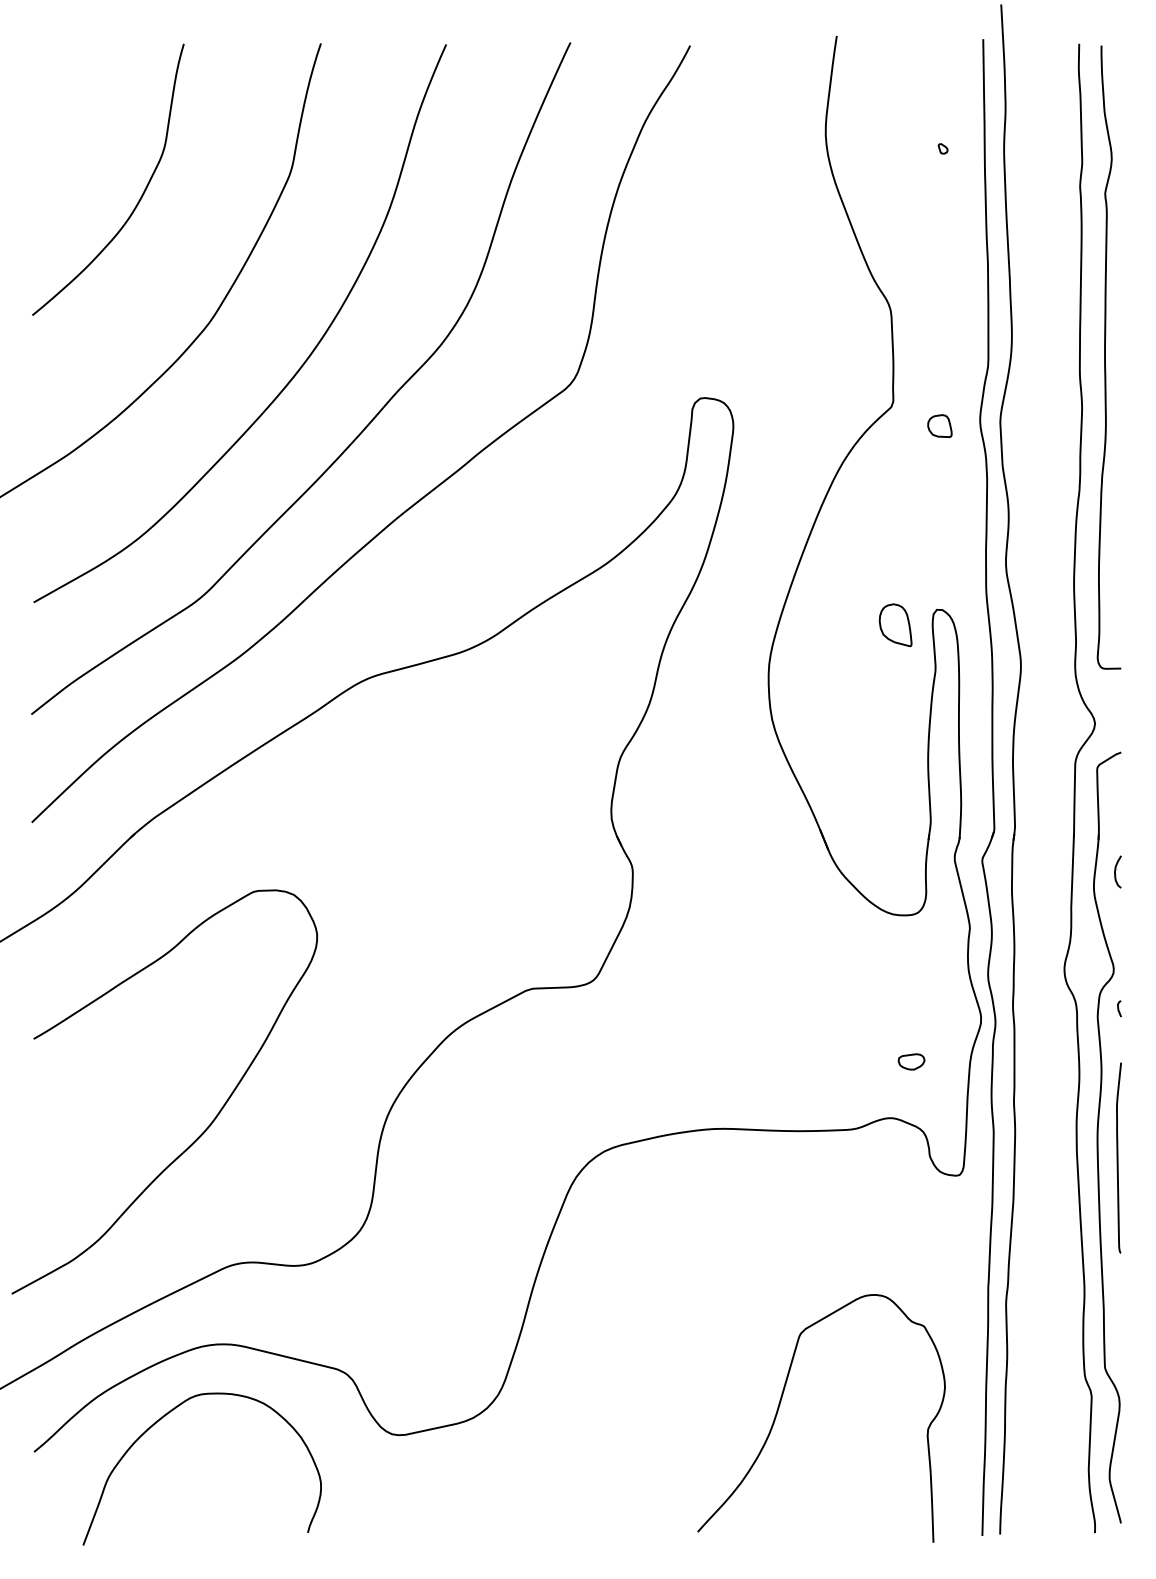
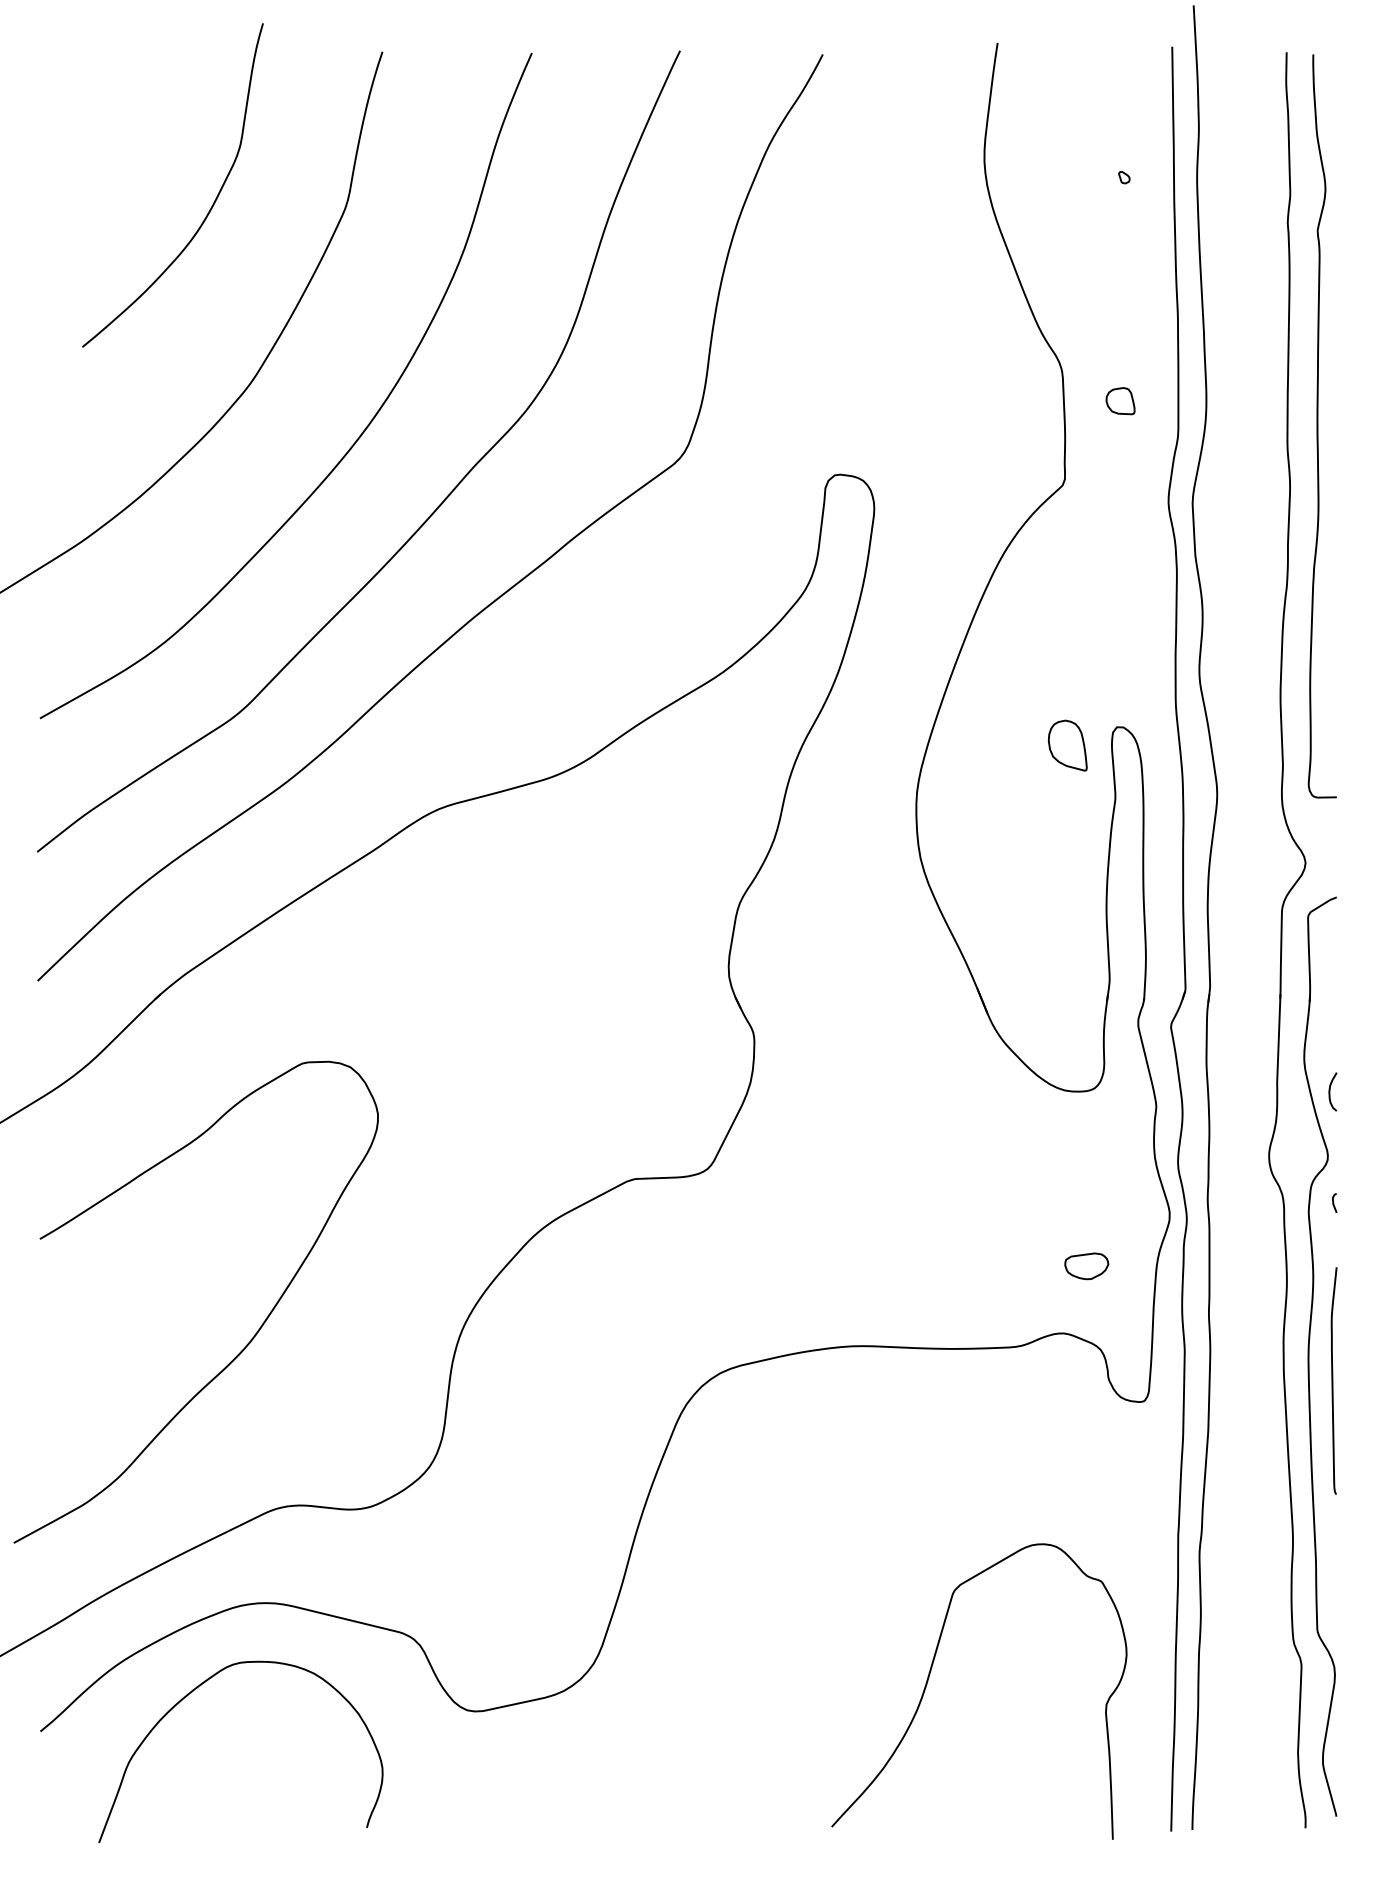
curve: (139, 198) -> (210, 207), moved
part: (939, 426) -> (1120, 401), moved
curve: (1115, 871) -> (1330, 1091), moved
part: (911, 1062) -> (1086, 1266), size x1.4

